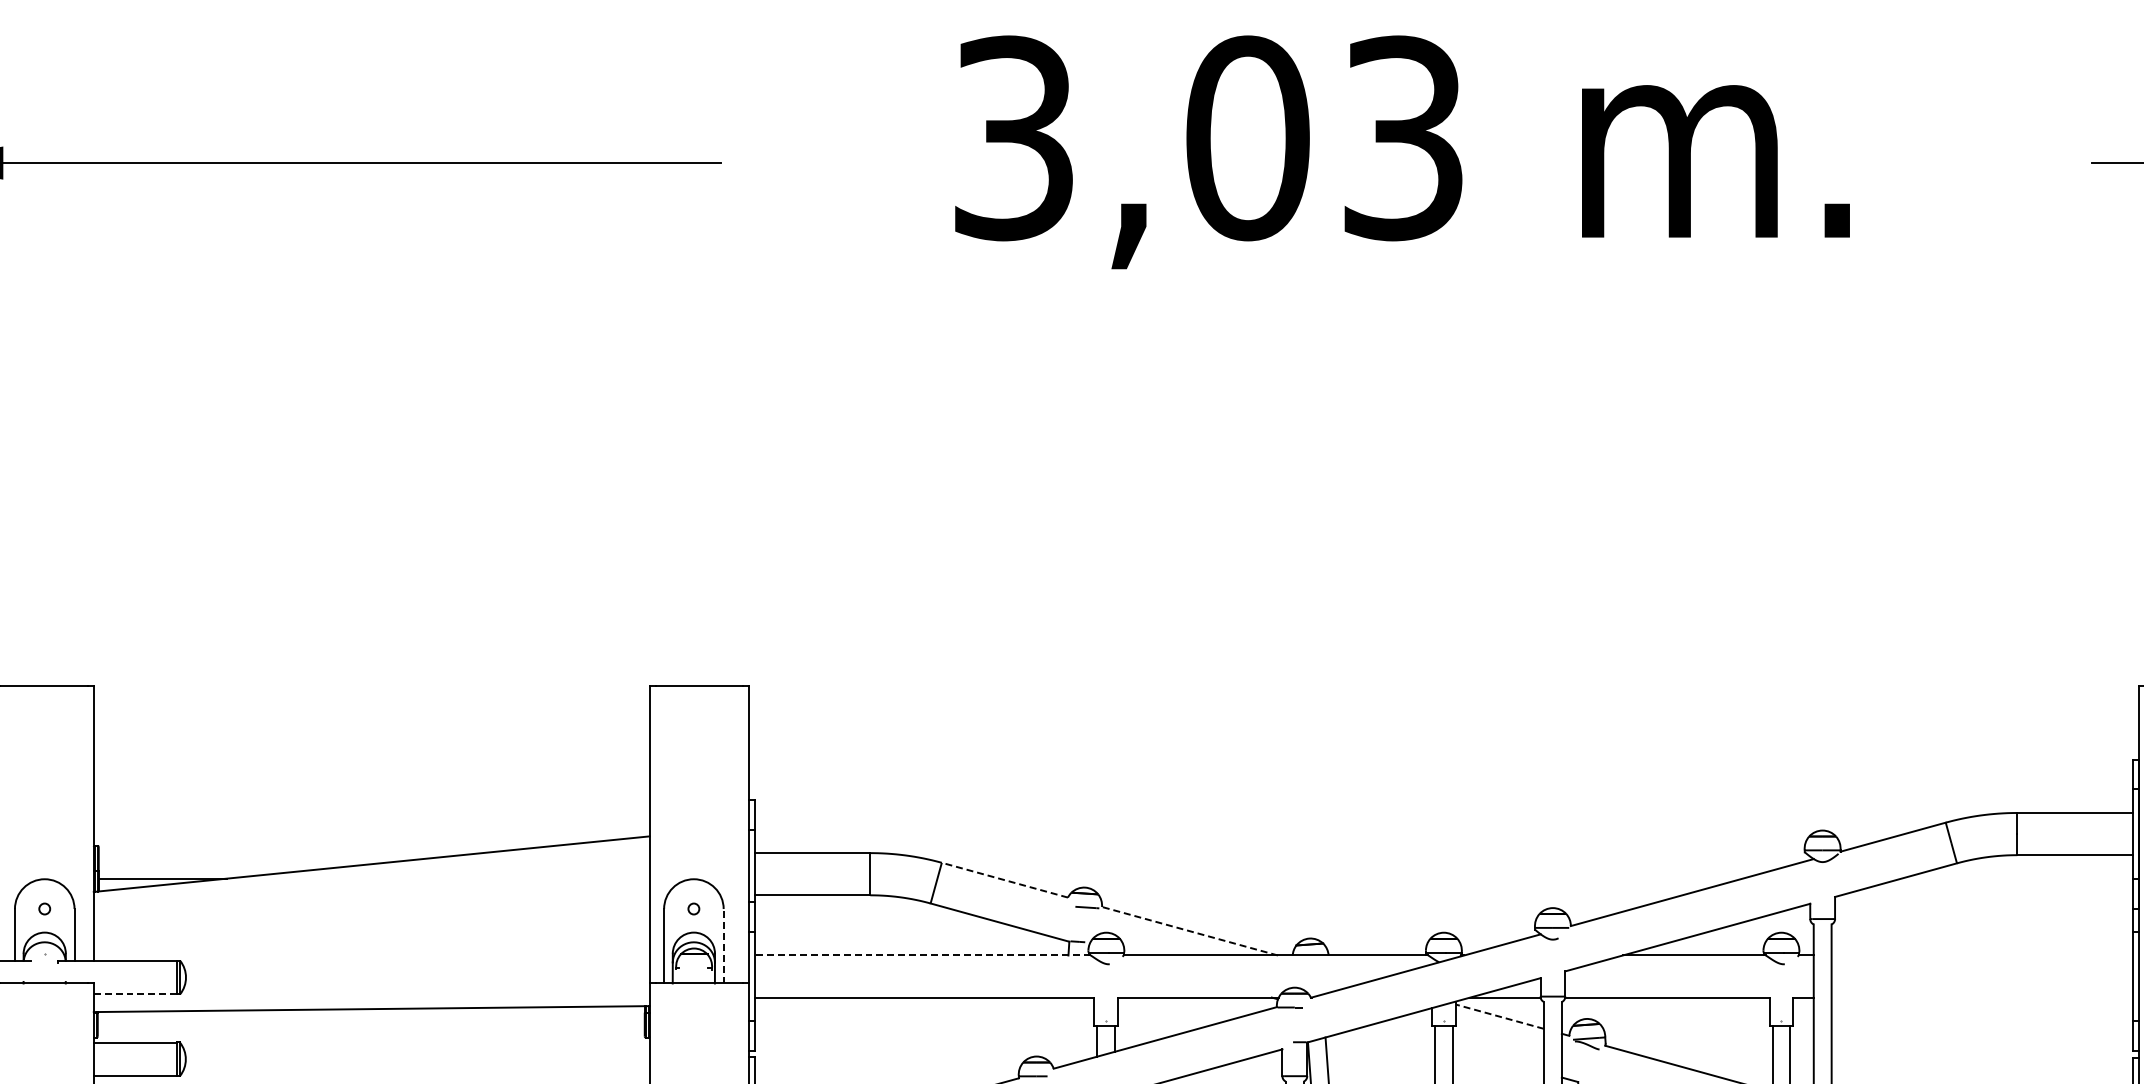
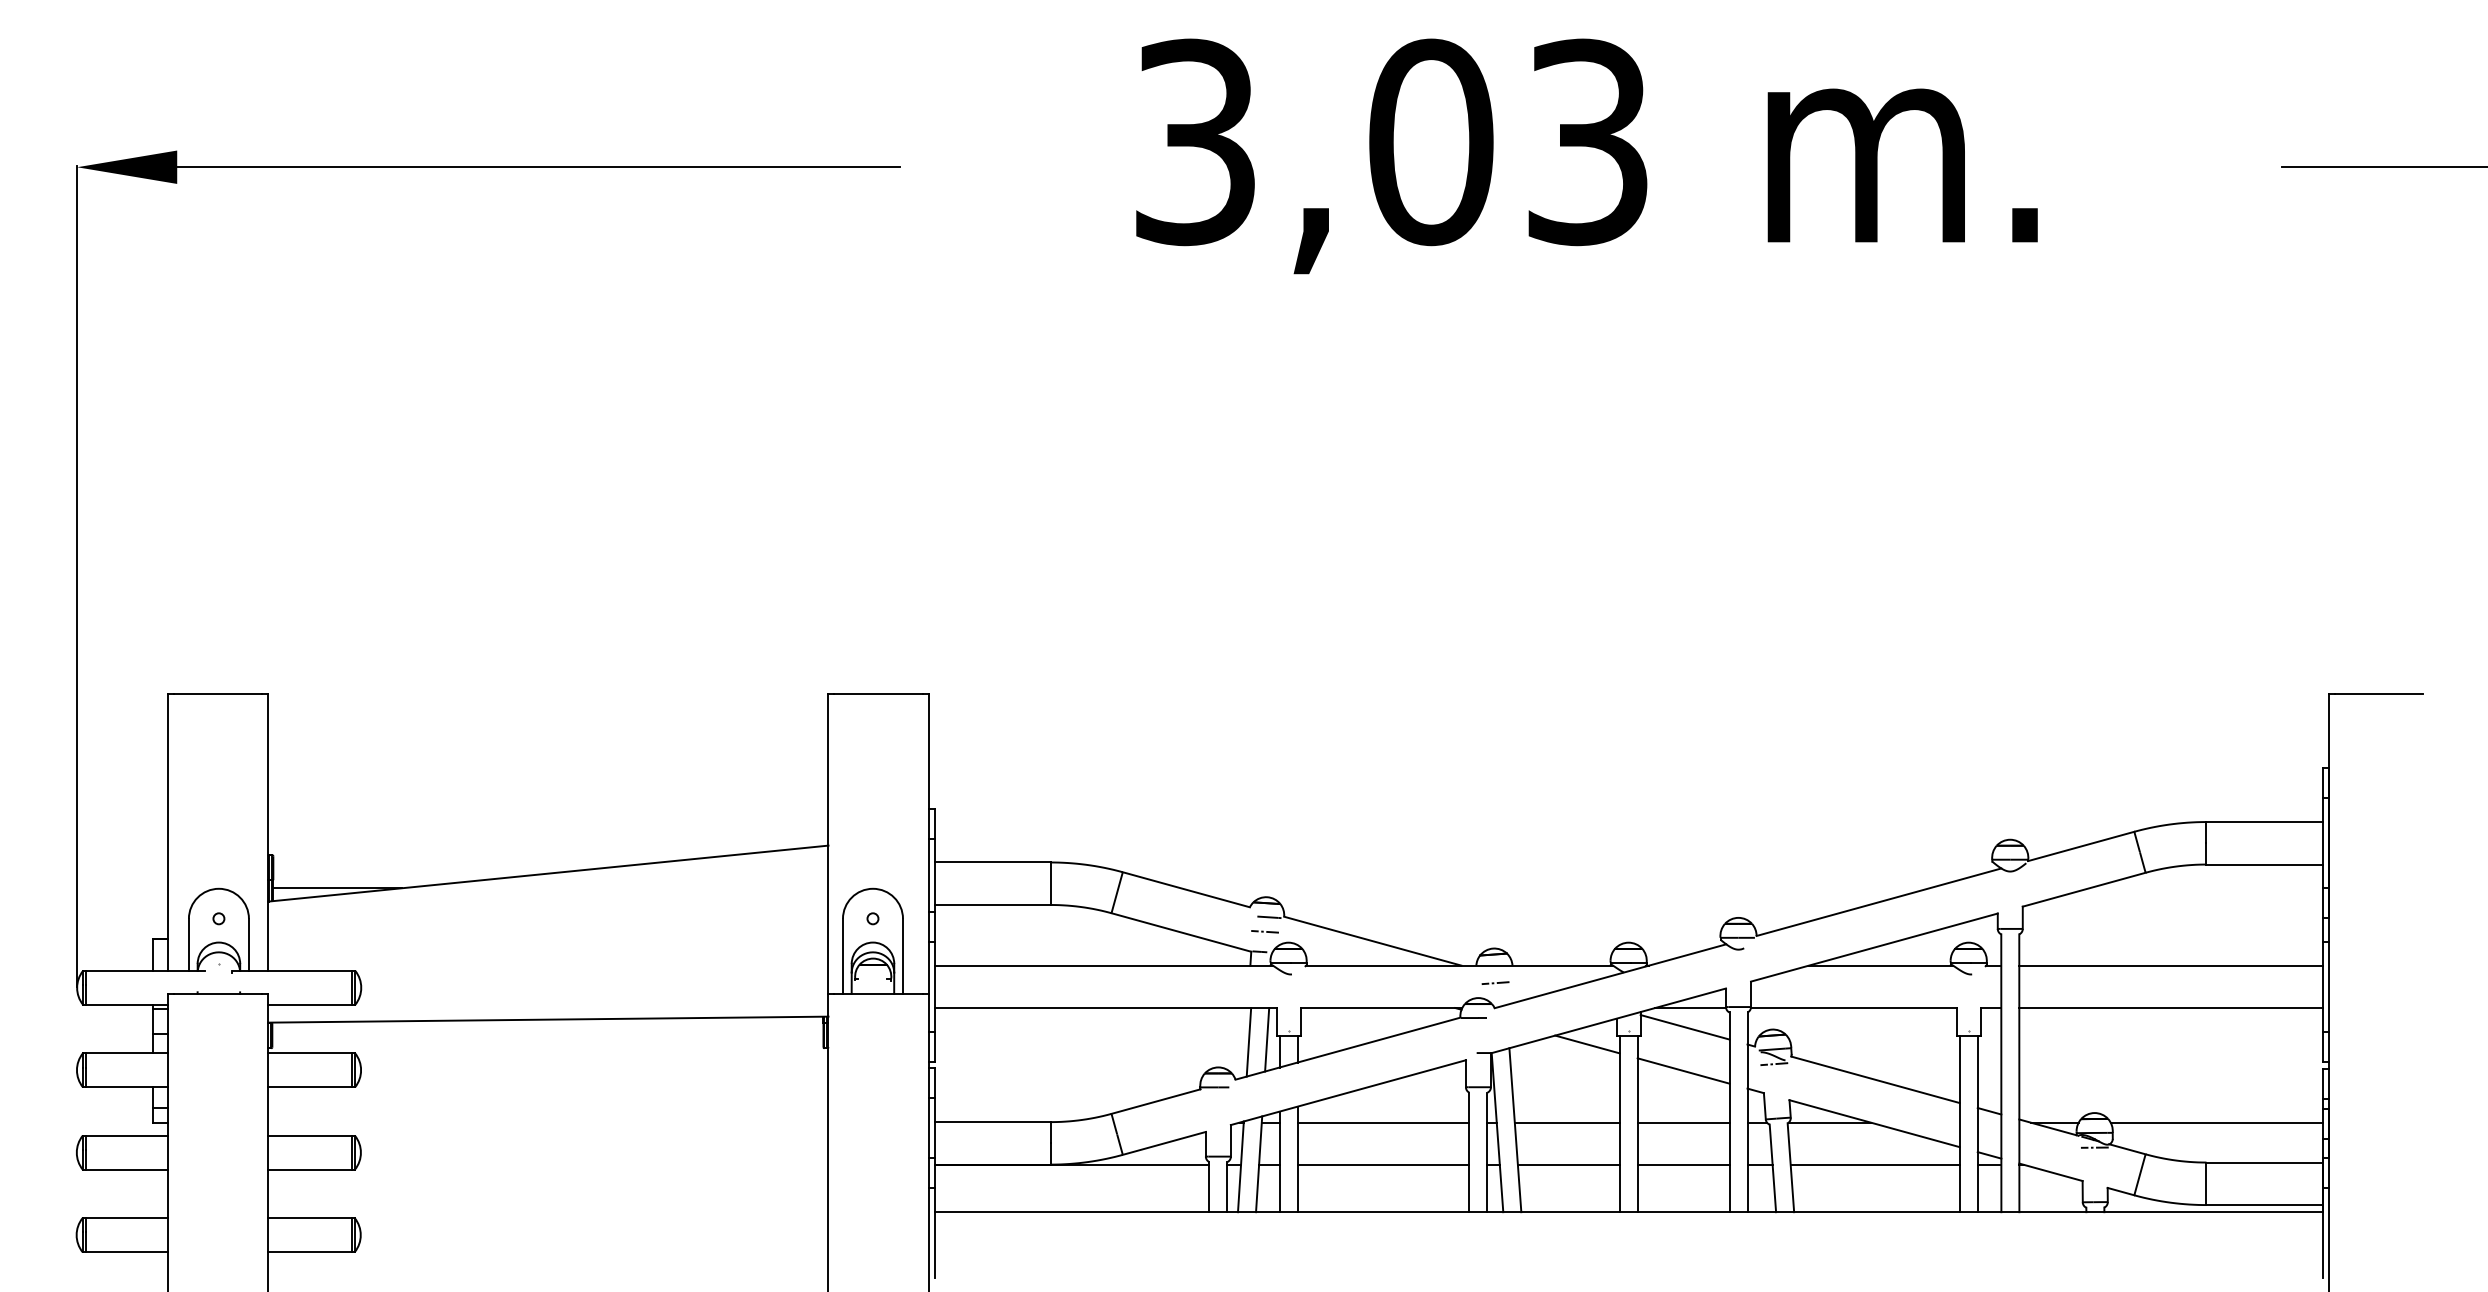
line: (1005, 879) -> (1186, 889), dashed -> solid
line: (1082, 921) -> (1264, 931), added
line: (1189, 931) -> (1372, 941), dashed -> solid
line: (724, 946) -> (903, 956), dashed -> solid
line: (922, 955) -> (1103, 965), dashed -> solid
line: (1981, 955) -> (2170, 965), added
line: (1311, 973) -> (1495, 983), added
line: (135, 994) -> (310, 1004), dashed -> solid
line: (1981, 998) -> (2170, 1008), added
line: (1499, 1016) -> (1684, 1027), dashed -> solid
line: (1085, 1028) -> (1267, 1039), added
line: (1066, 1031) -> (1248, 1042), added
line: (1403, 1033) -> (1587, 1044), added
line: (1588, 1053) -> (1774, 1064), added
line: (1498, 1059) -> (1683, 1070), added

